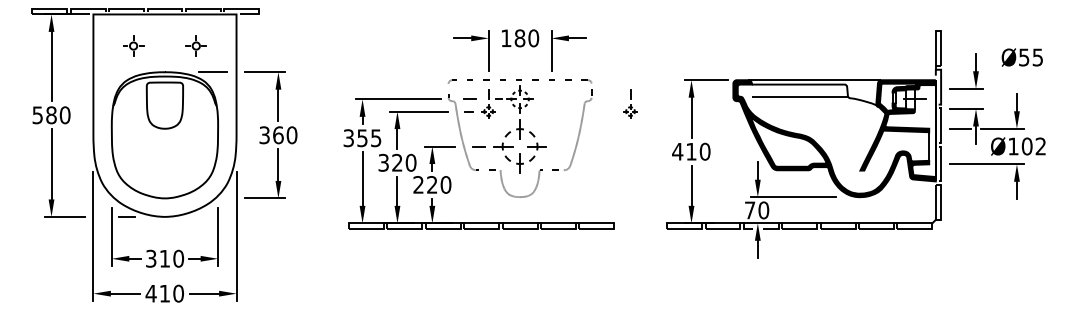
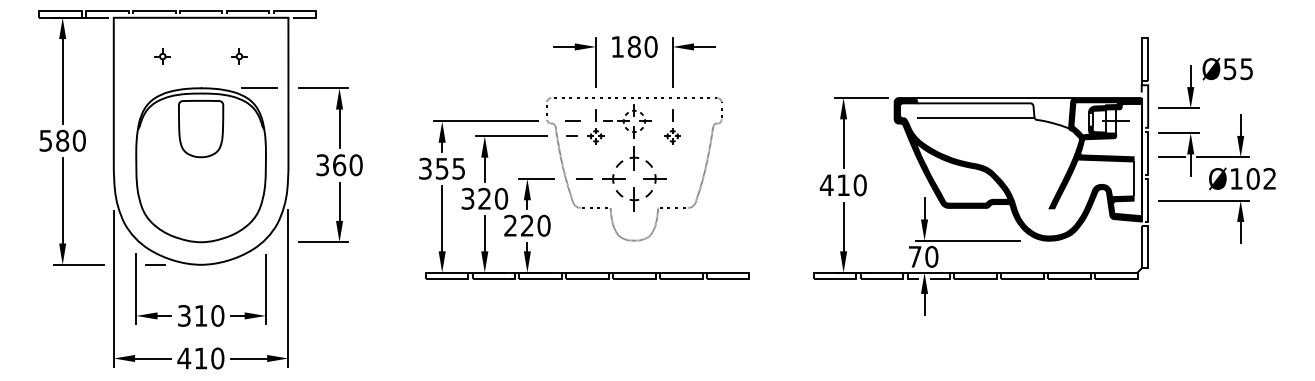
part: (133, 46) -> (162, 56), size x0.62
part: (196, 46) -> (239, 56), size x0.62
text: (1021, 57) -> (1226, 69), moved
part: (630, 103) -> (672, 126), moved

